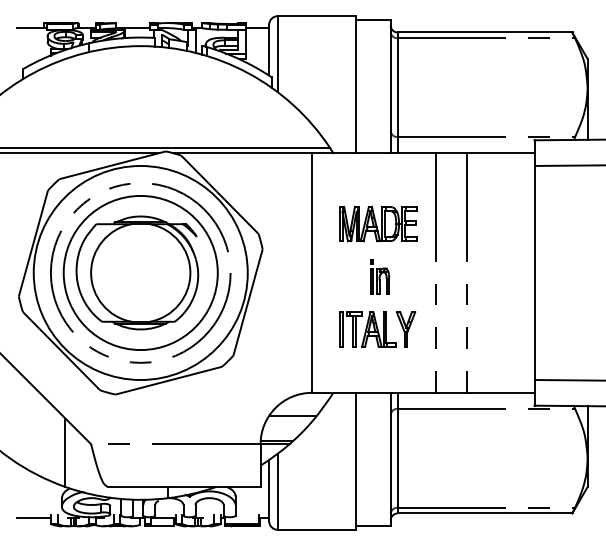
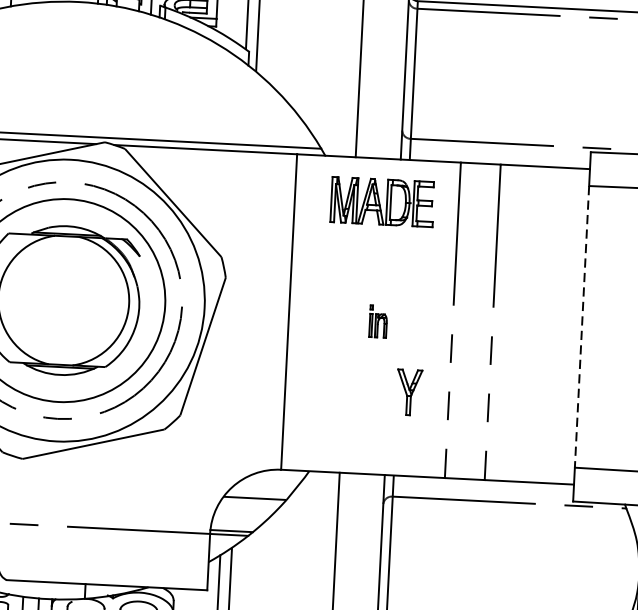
part: (378, 224) -> (382, 202), moved
line: (534, 273) -> (581, 327), solid -> dashed
part: (379, 276) -> (377, 321), size x0.7
part: (367, 329) -> (358, 390), removed

